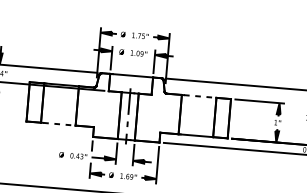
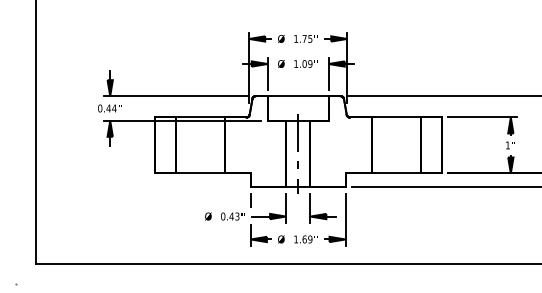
line: (200, 96) -> (398, 117), dashed -> solid
line: (59, 124) -> (202, 173), dashed -> solid

